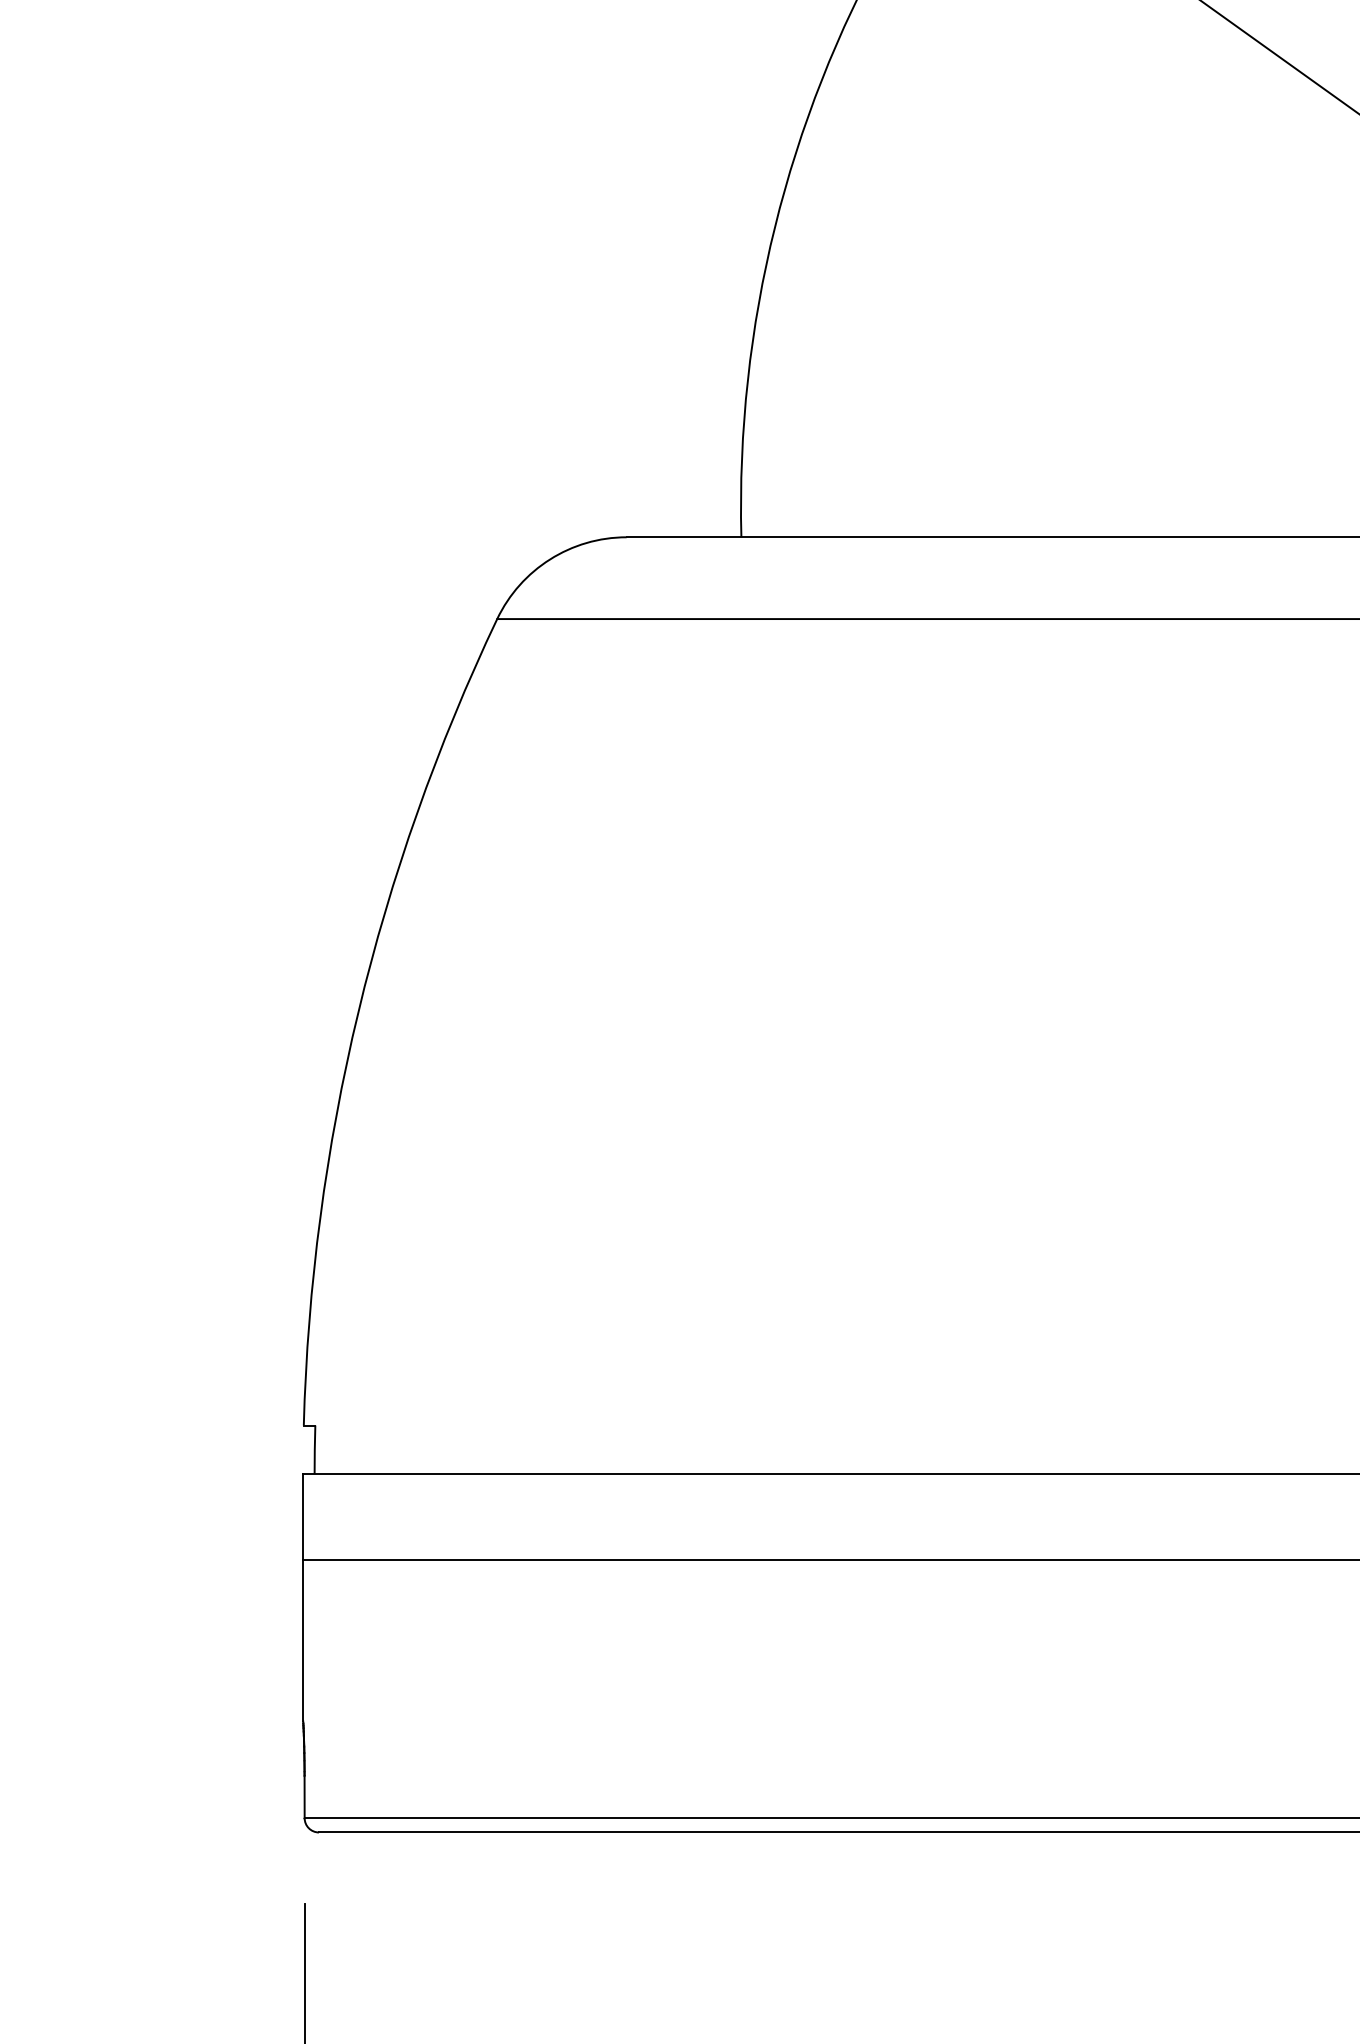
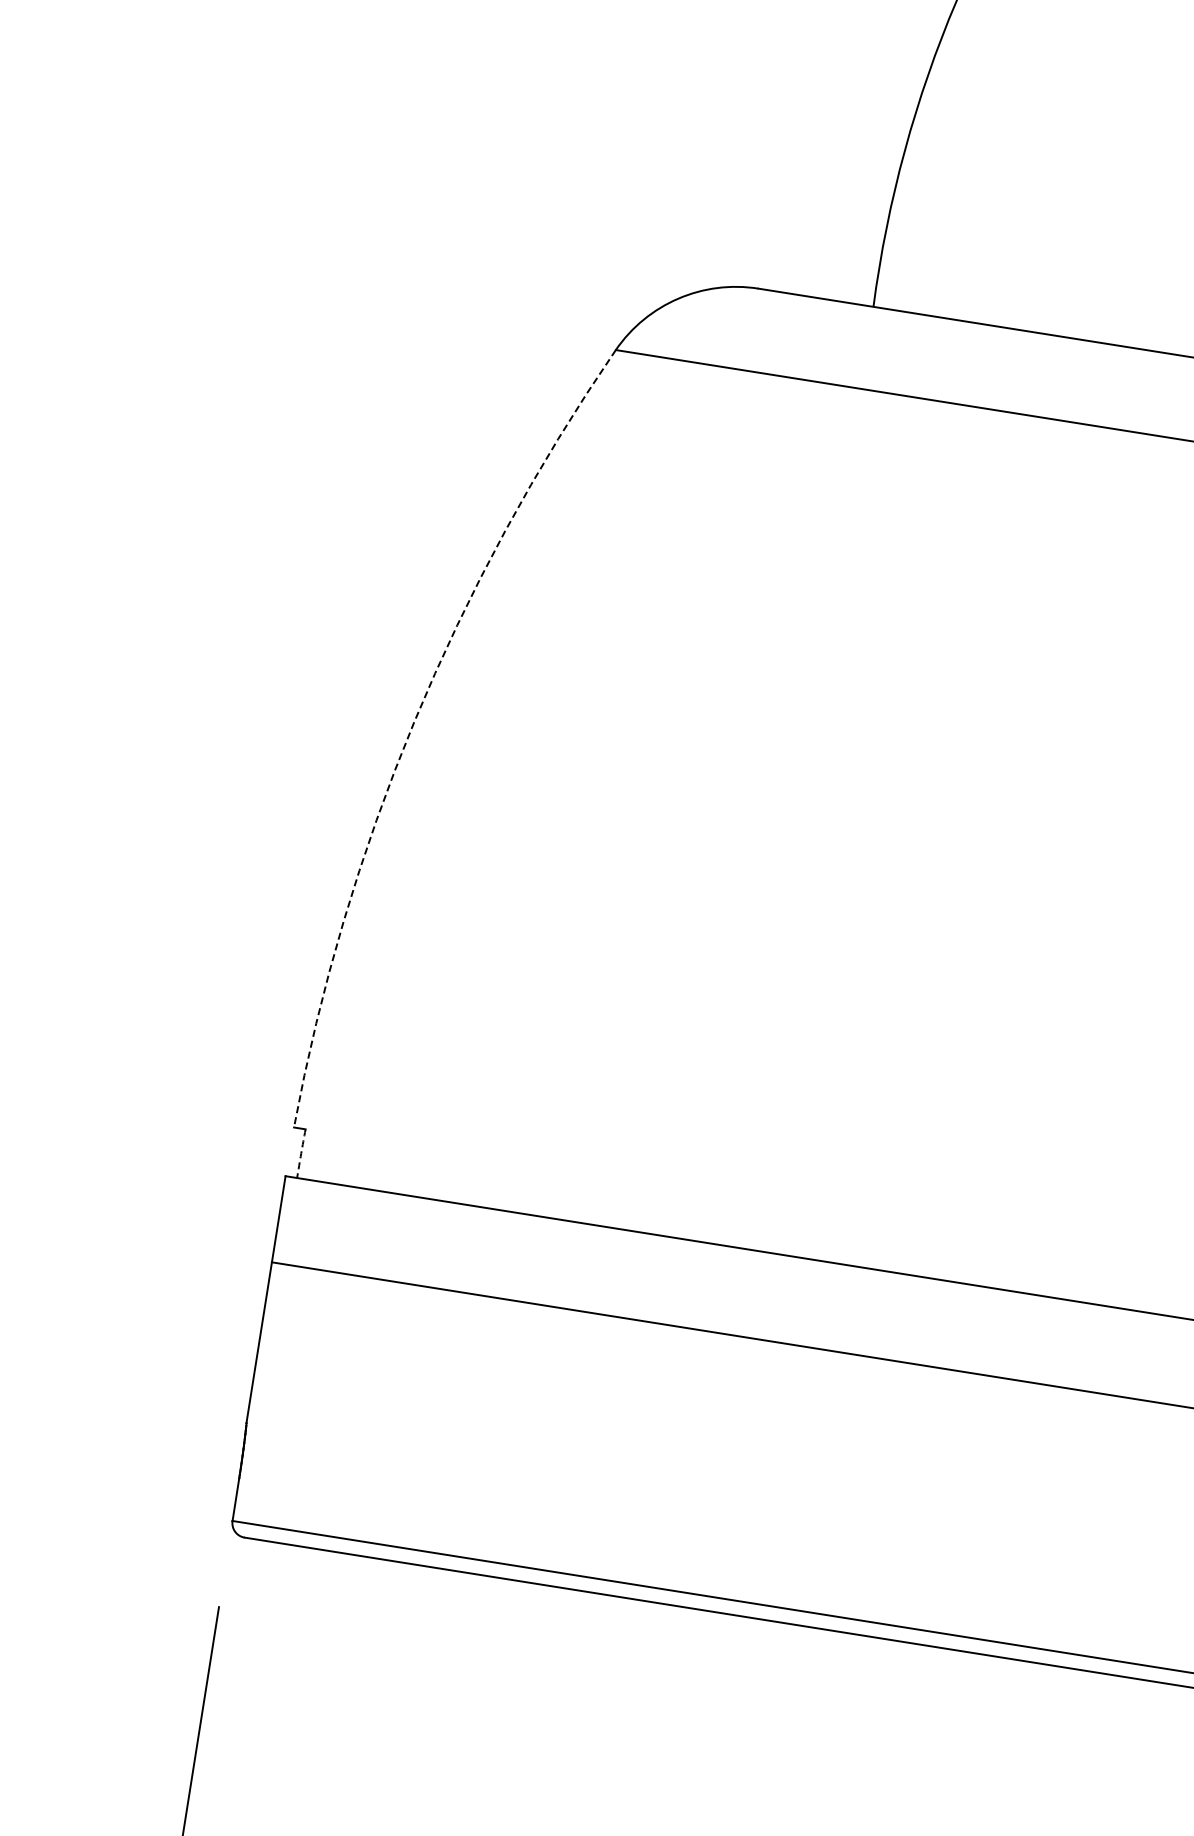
arc: (358, 1012) -> (414, 722), solid -> dashed
arc: (314, 1449) -> (300, 1153), solid -> dashed

